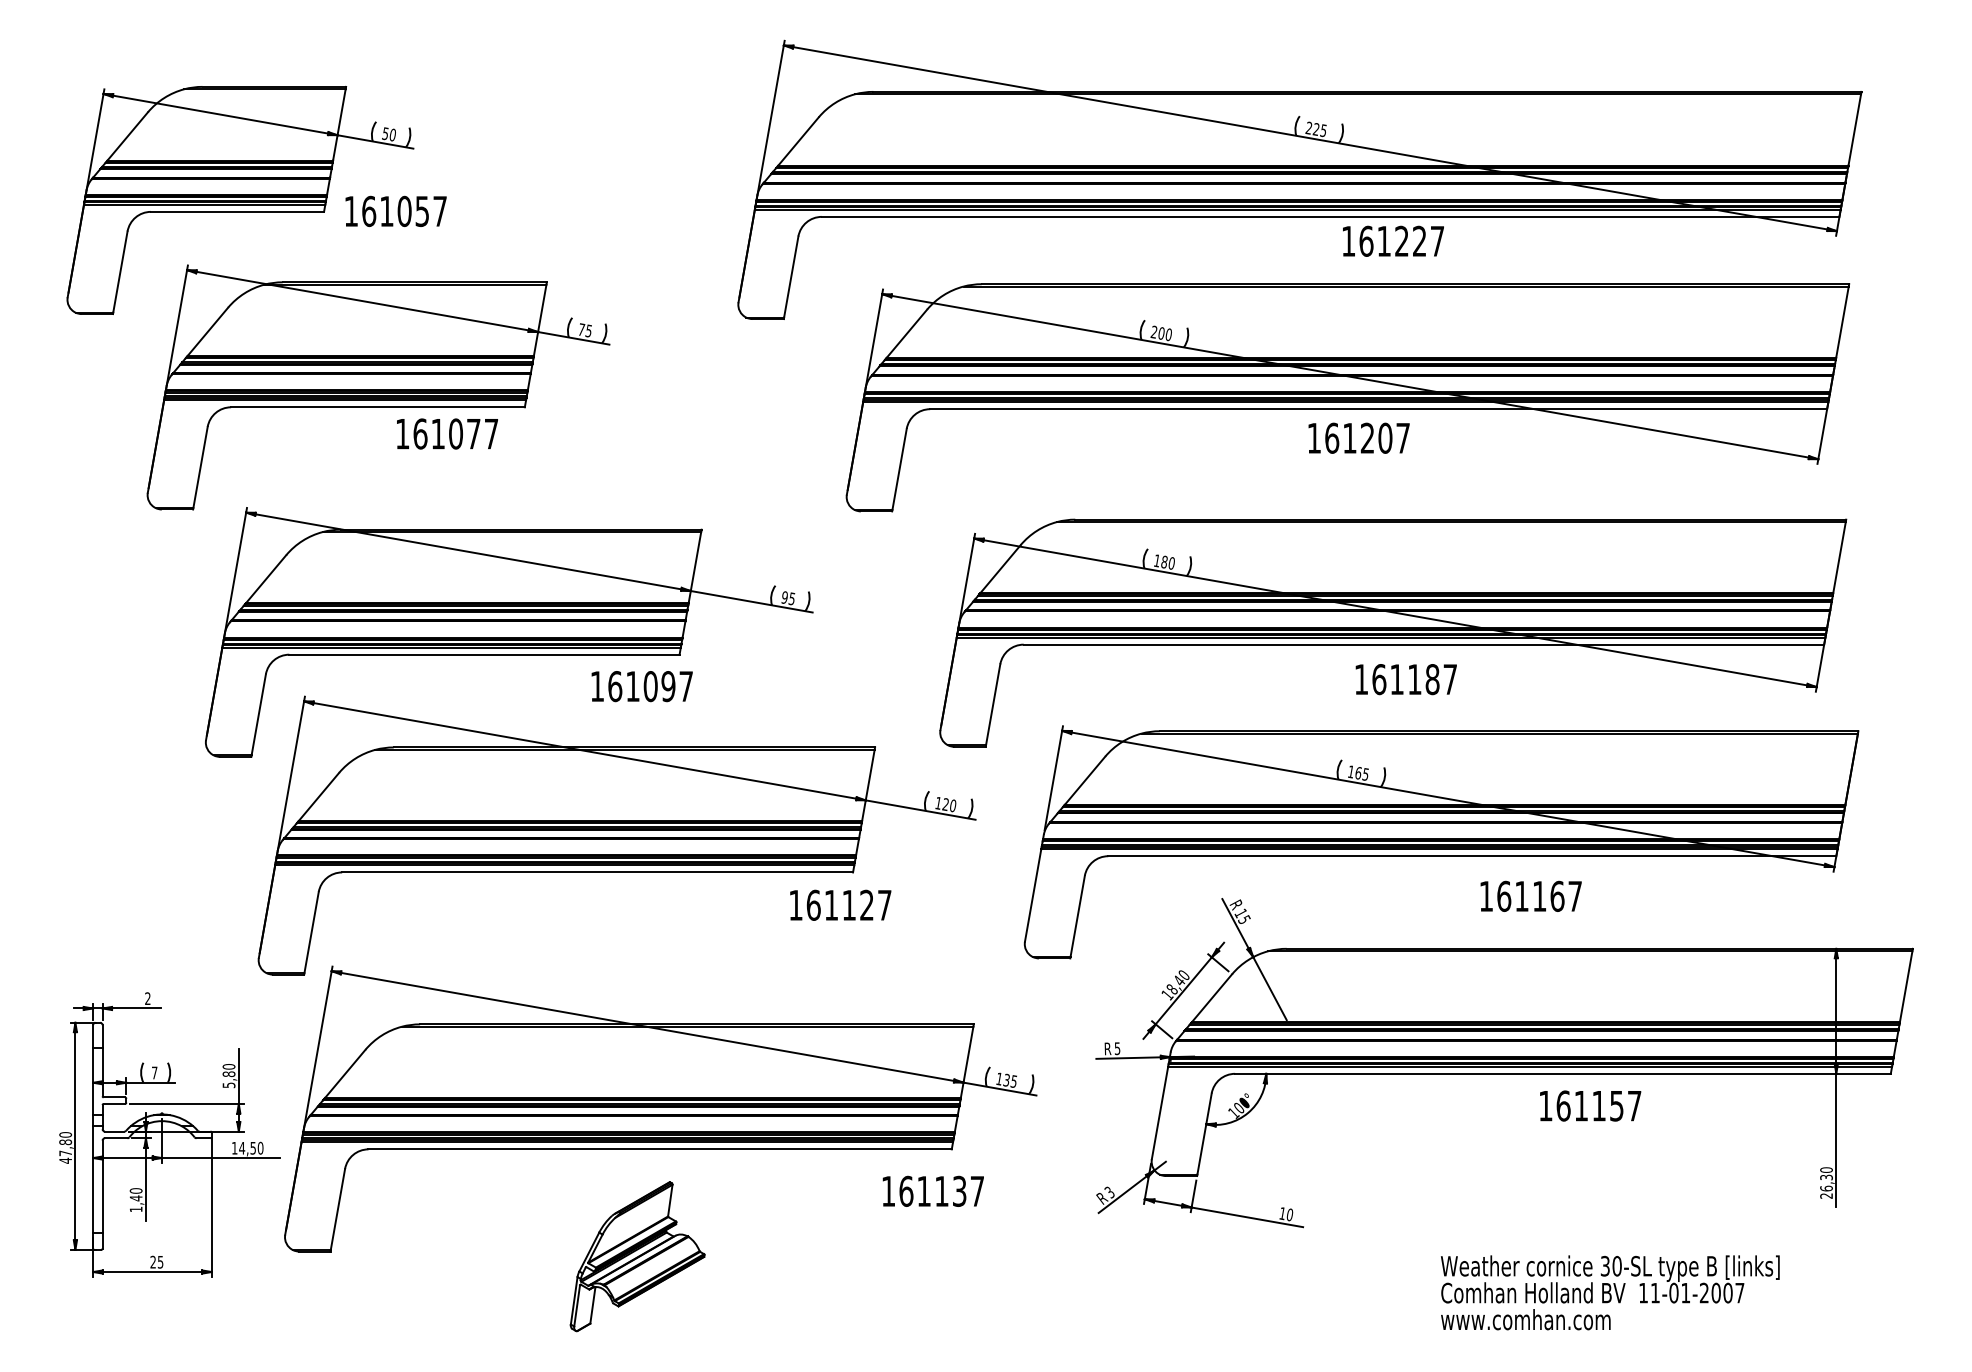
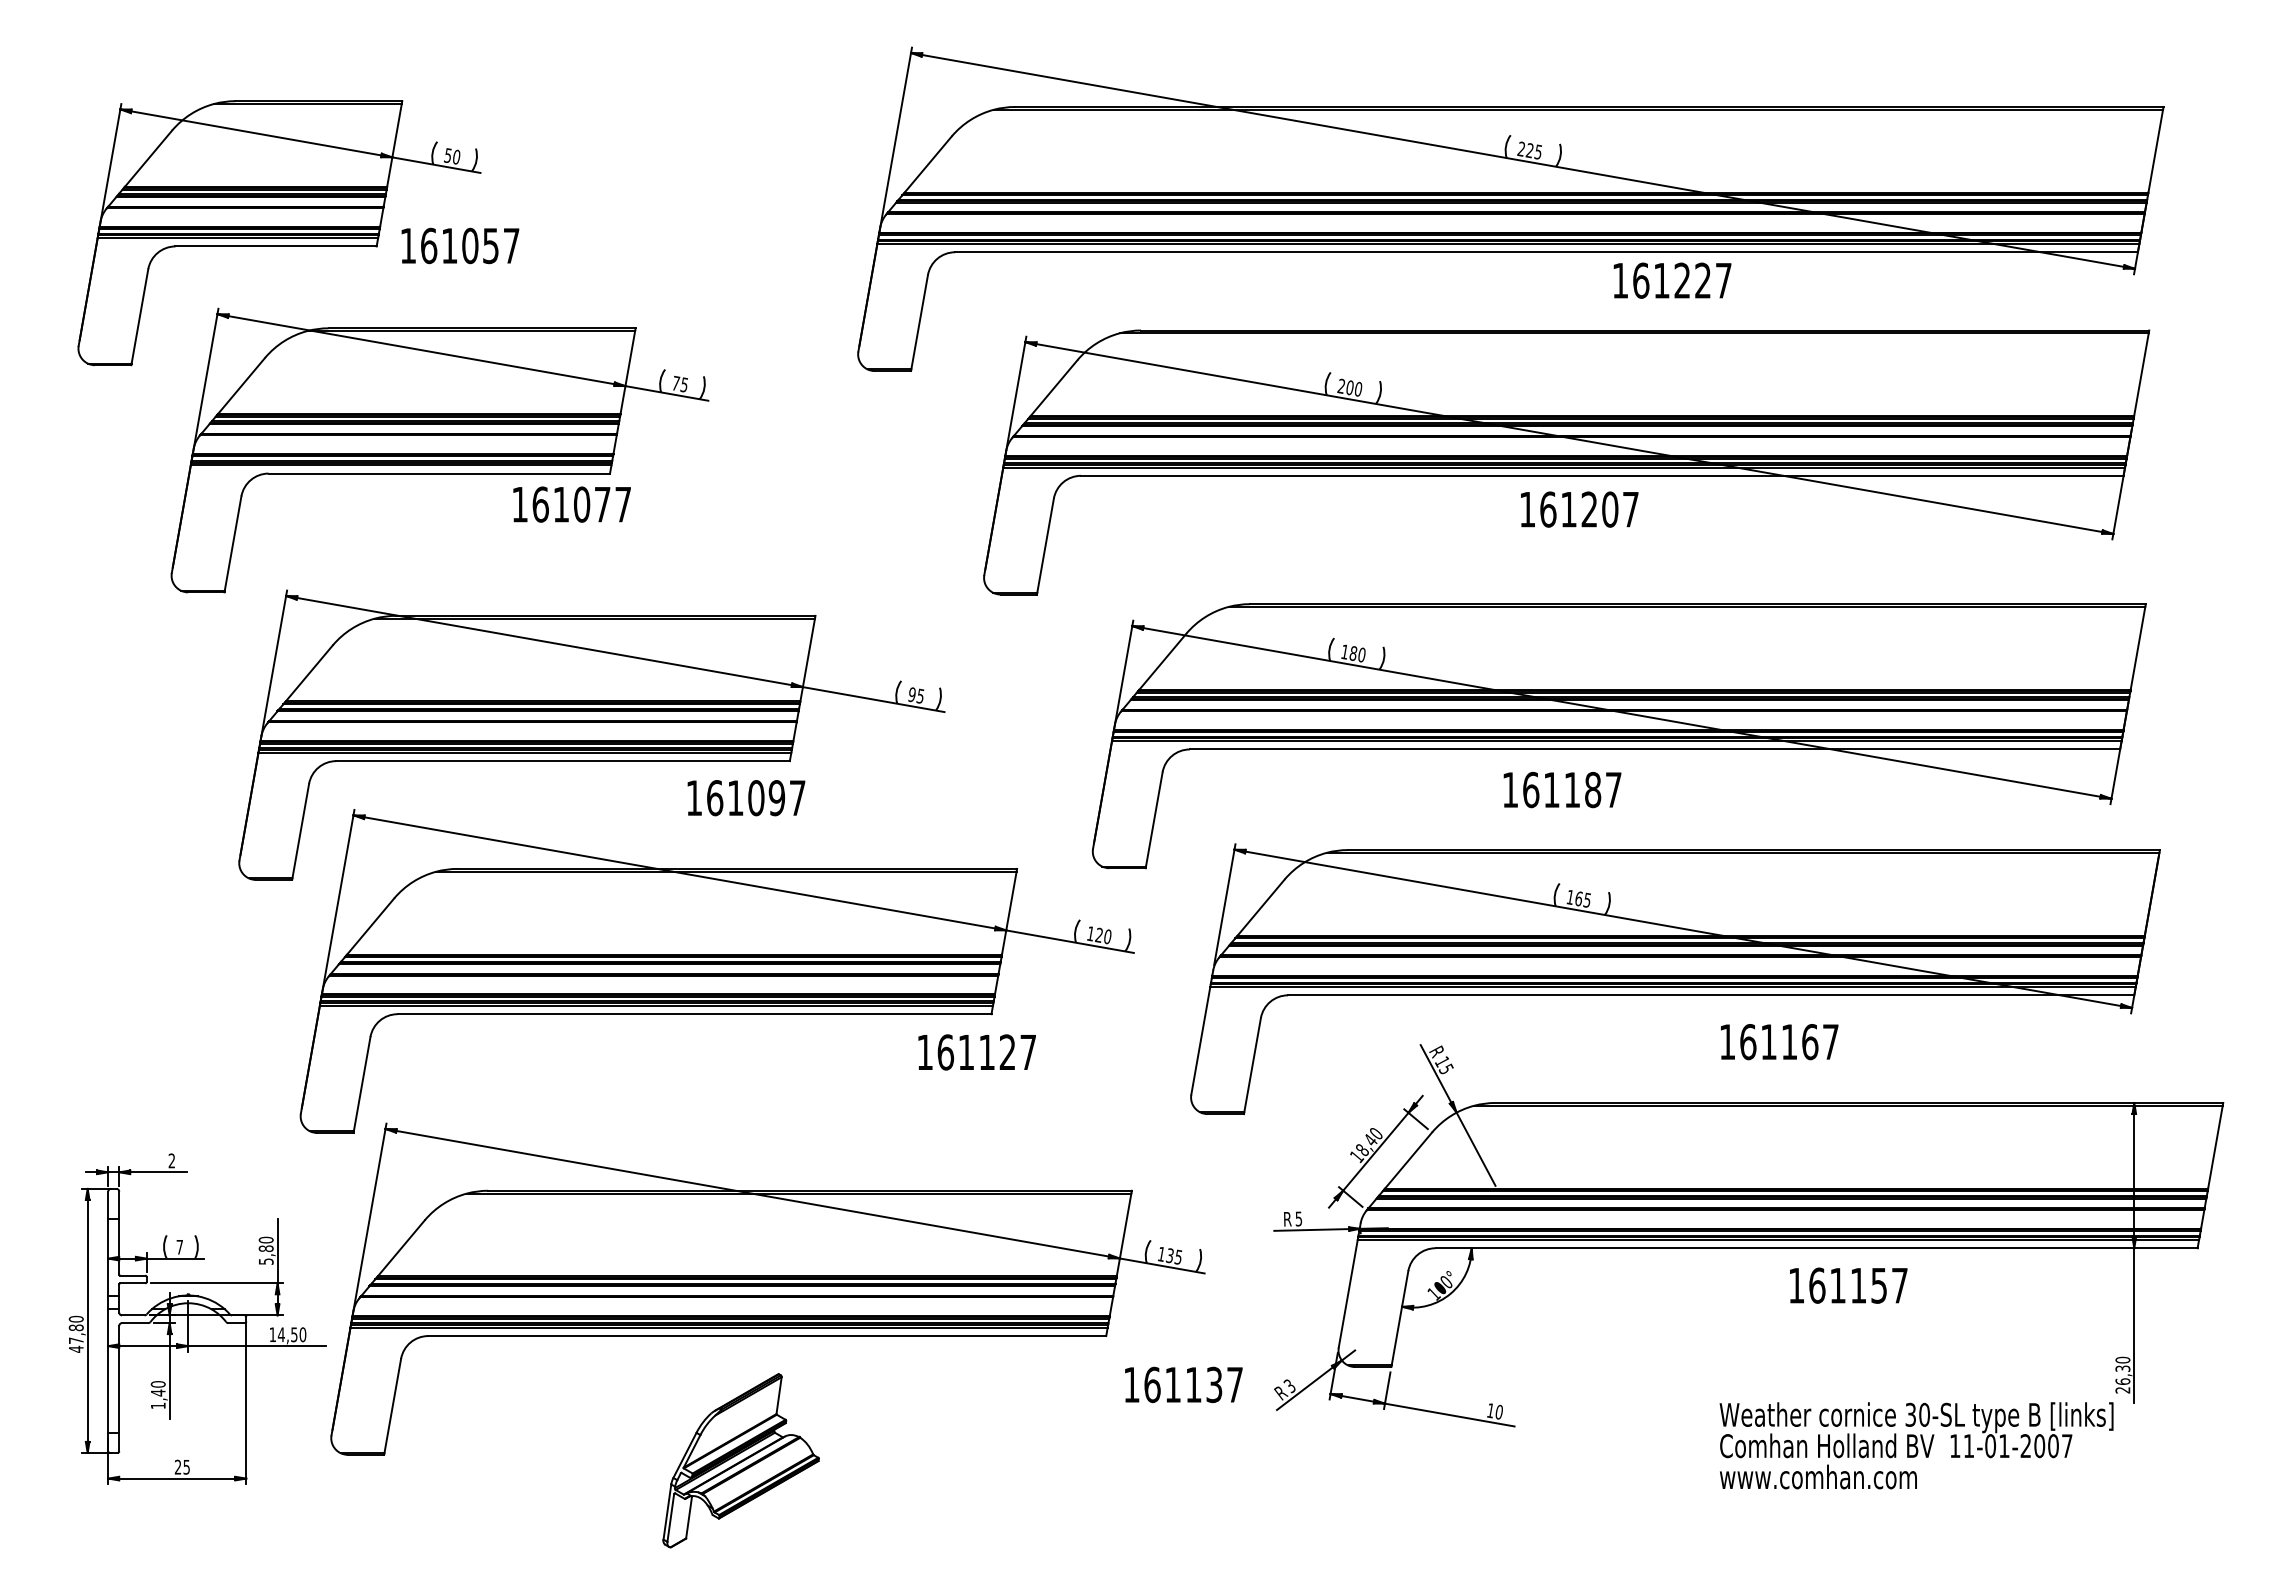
text: (1393, 241) -> (1672, 280), moved
text: (446, 433) -> (571, 504), moved
text: (1406, 679) -> (1562, 790), moved
text: (933, 1191) -> (1183, 1384), moved
text: (1610, 1292) -> (1916, 1445), moved

